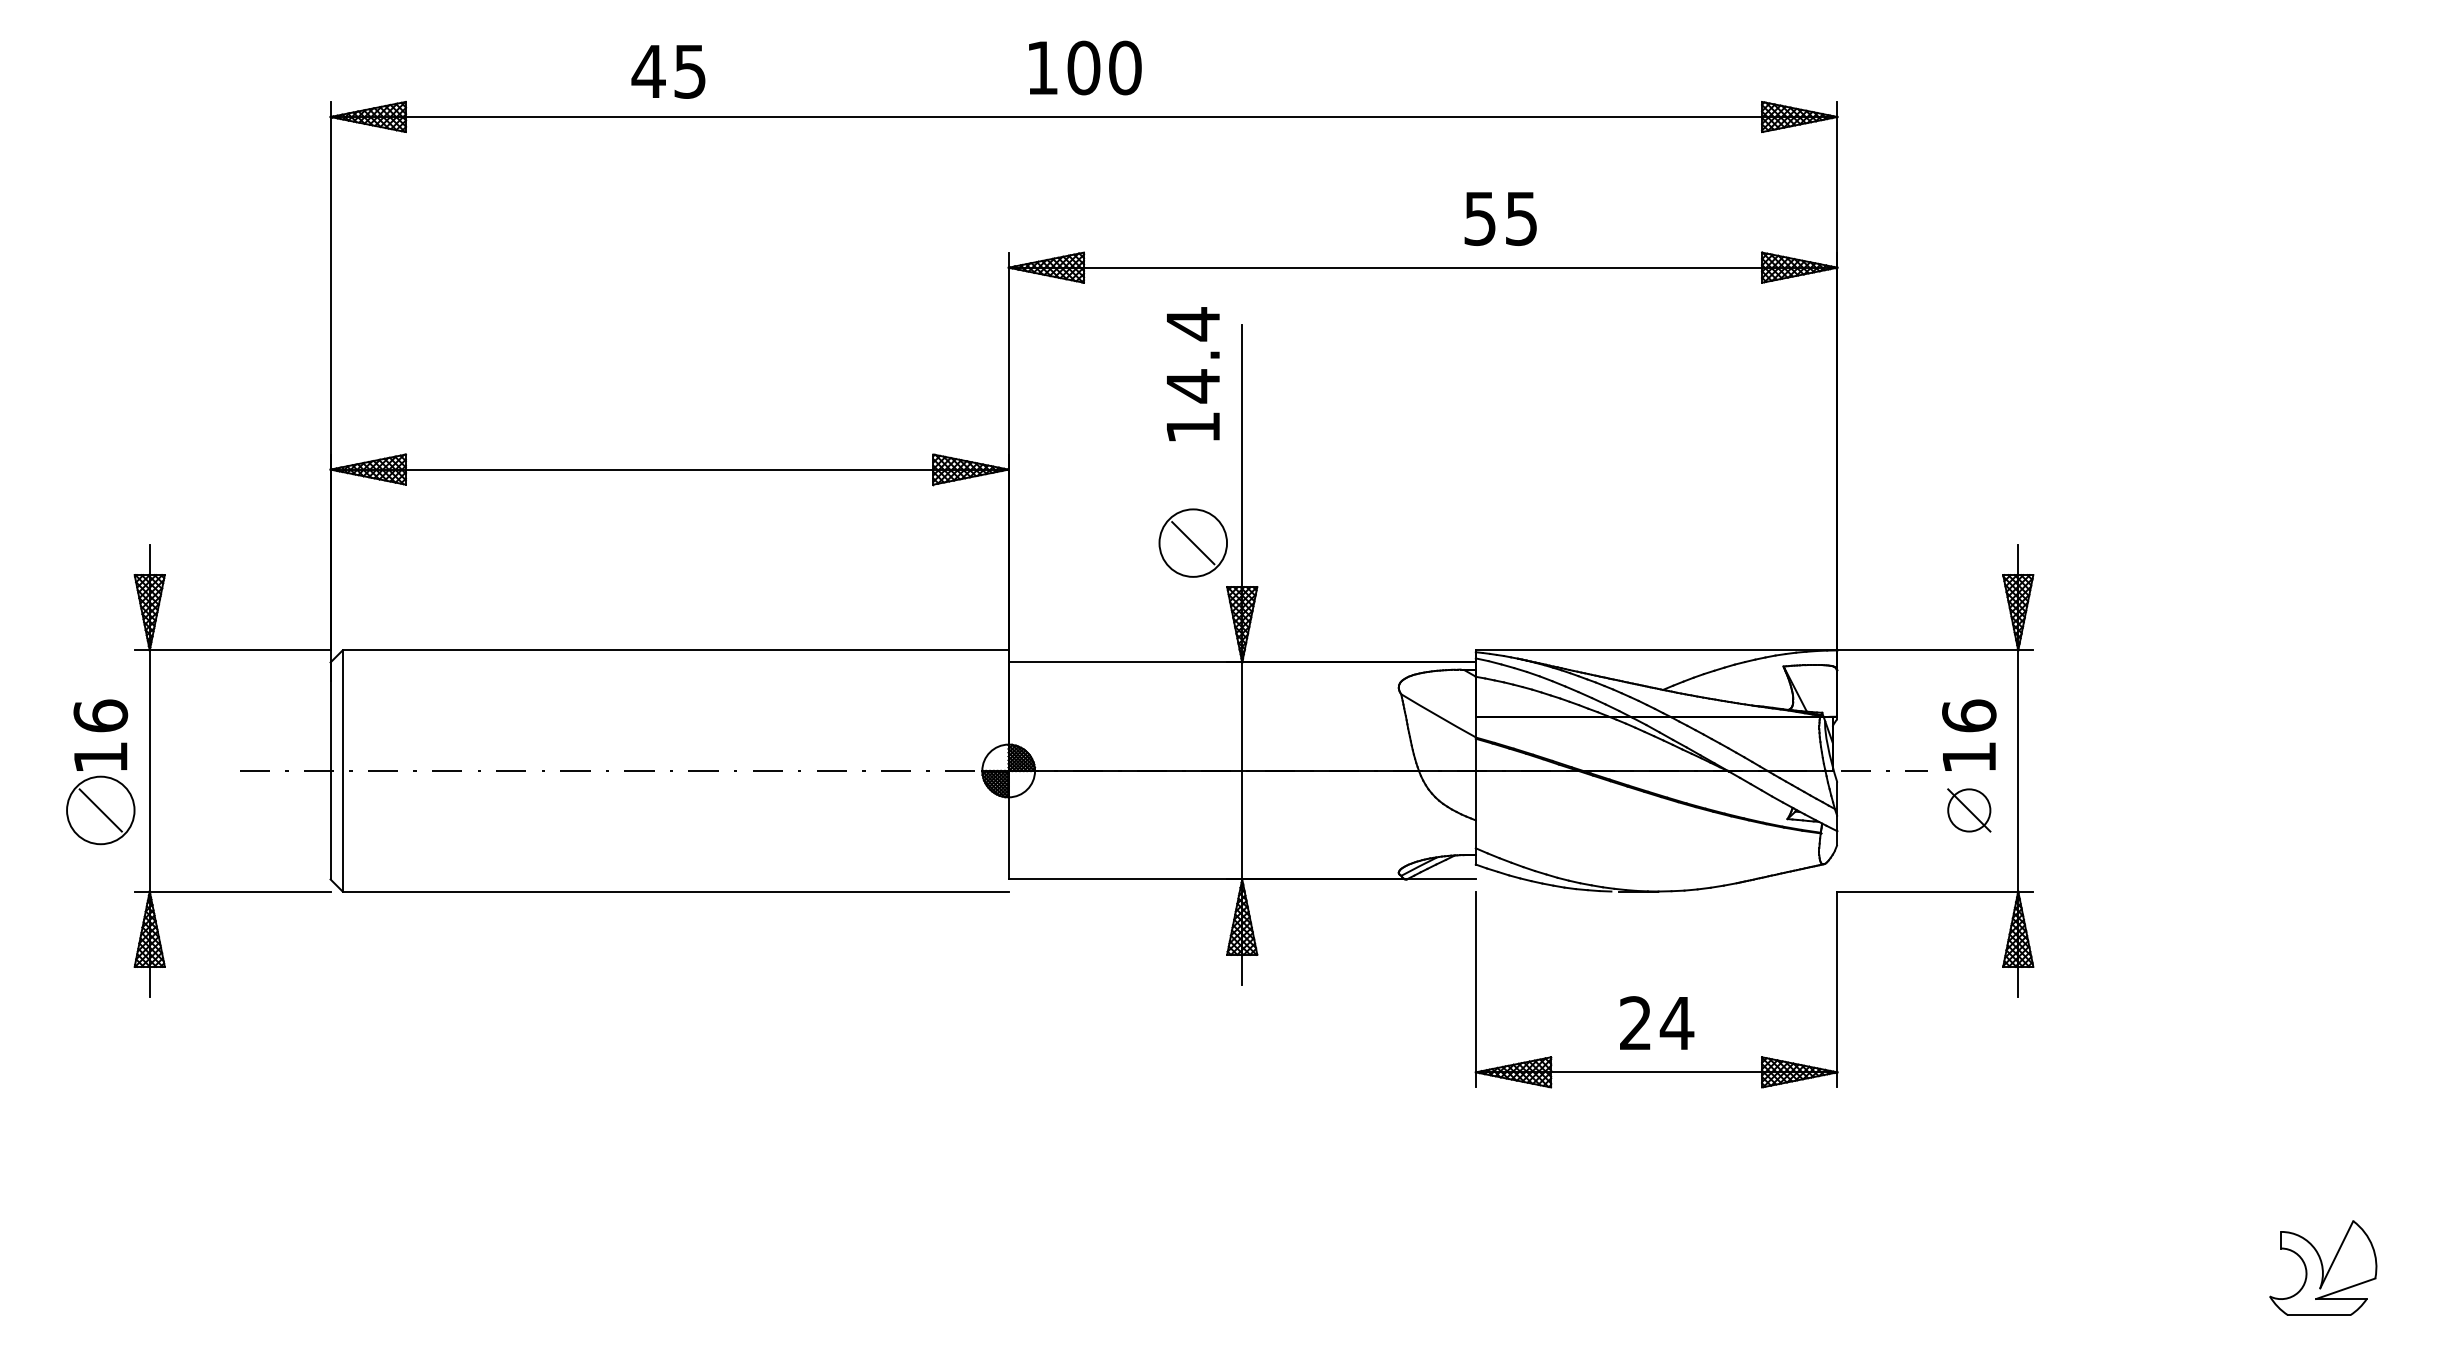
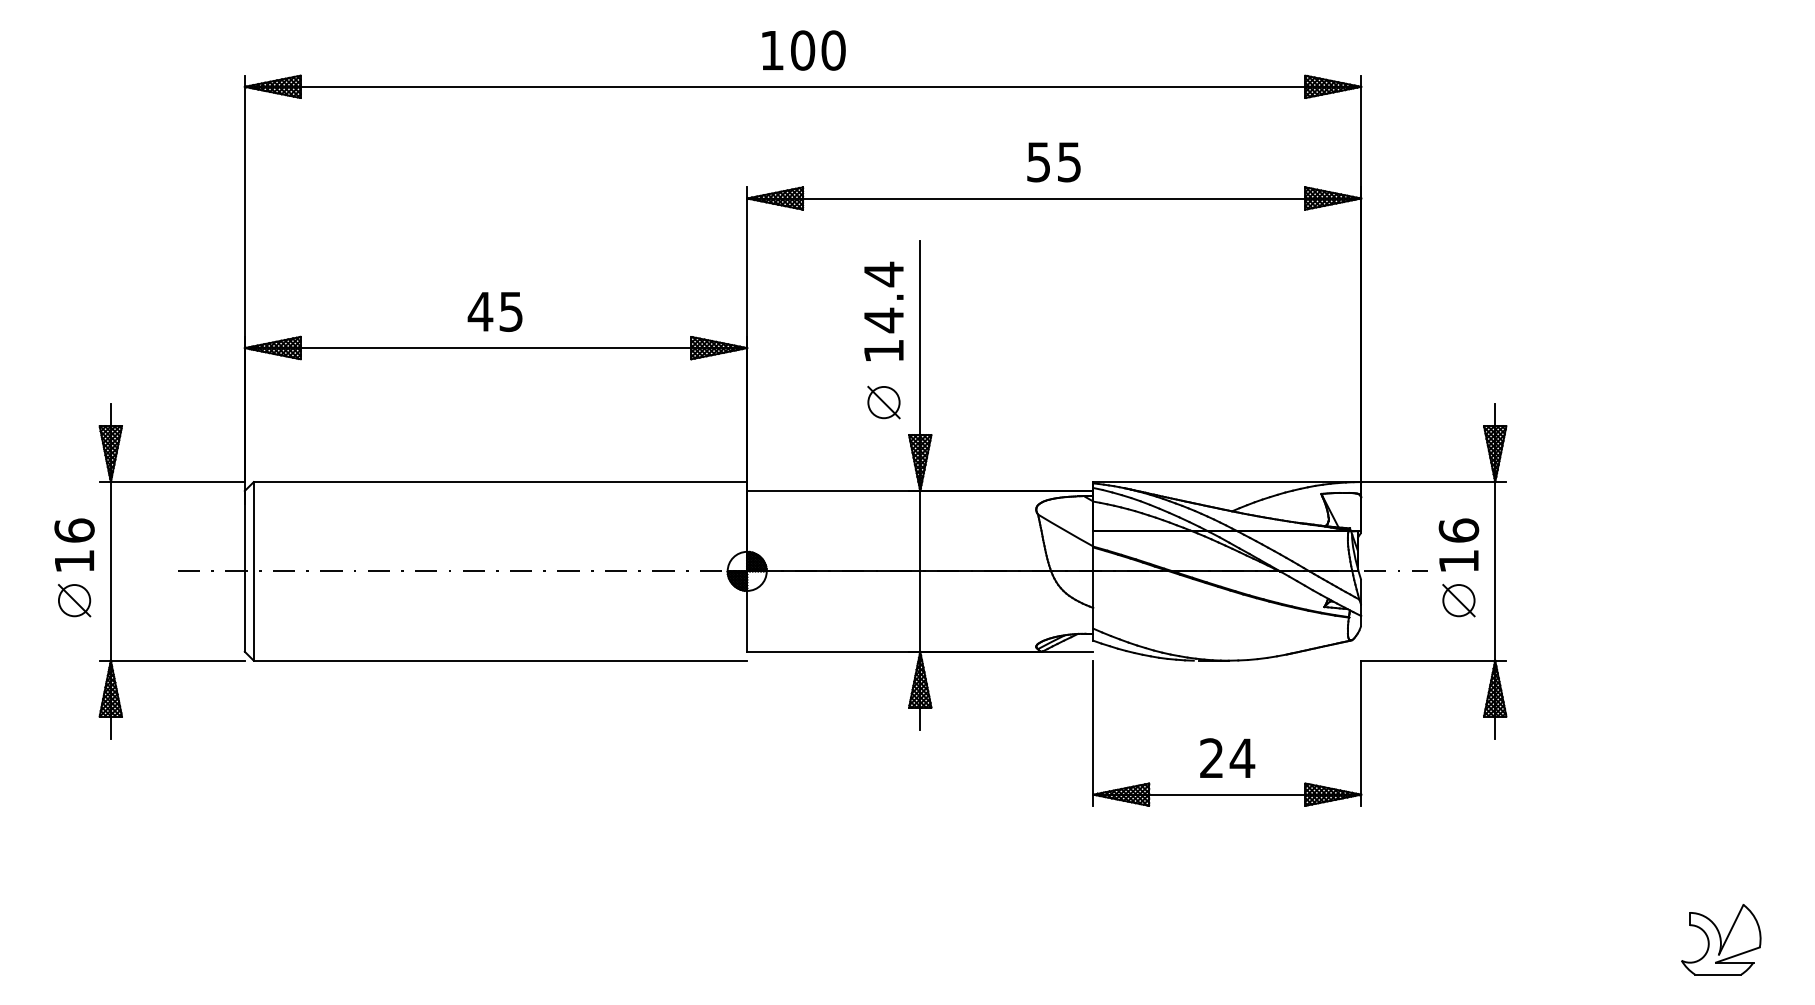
text: (668, 71) -> (495, 311), moved
text: (1500, 218) -> (1053, 162), moved
text: (1193, 374) -> (884, 311), moved
circle: (1193, 543) -> (884, 402), size x0.62
circle: (100, 810) -> (74, 600), size x0.62

